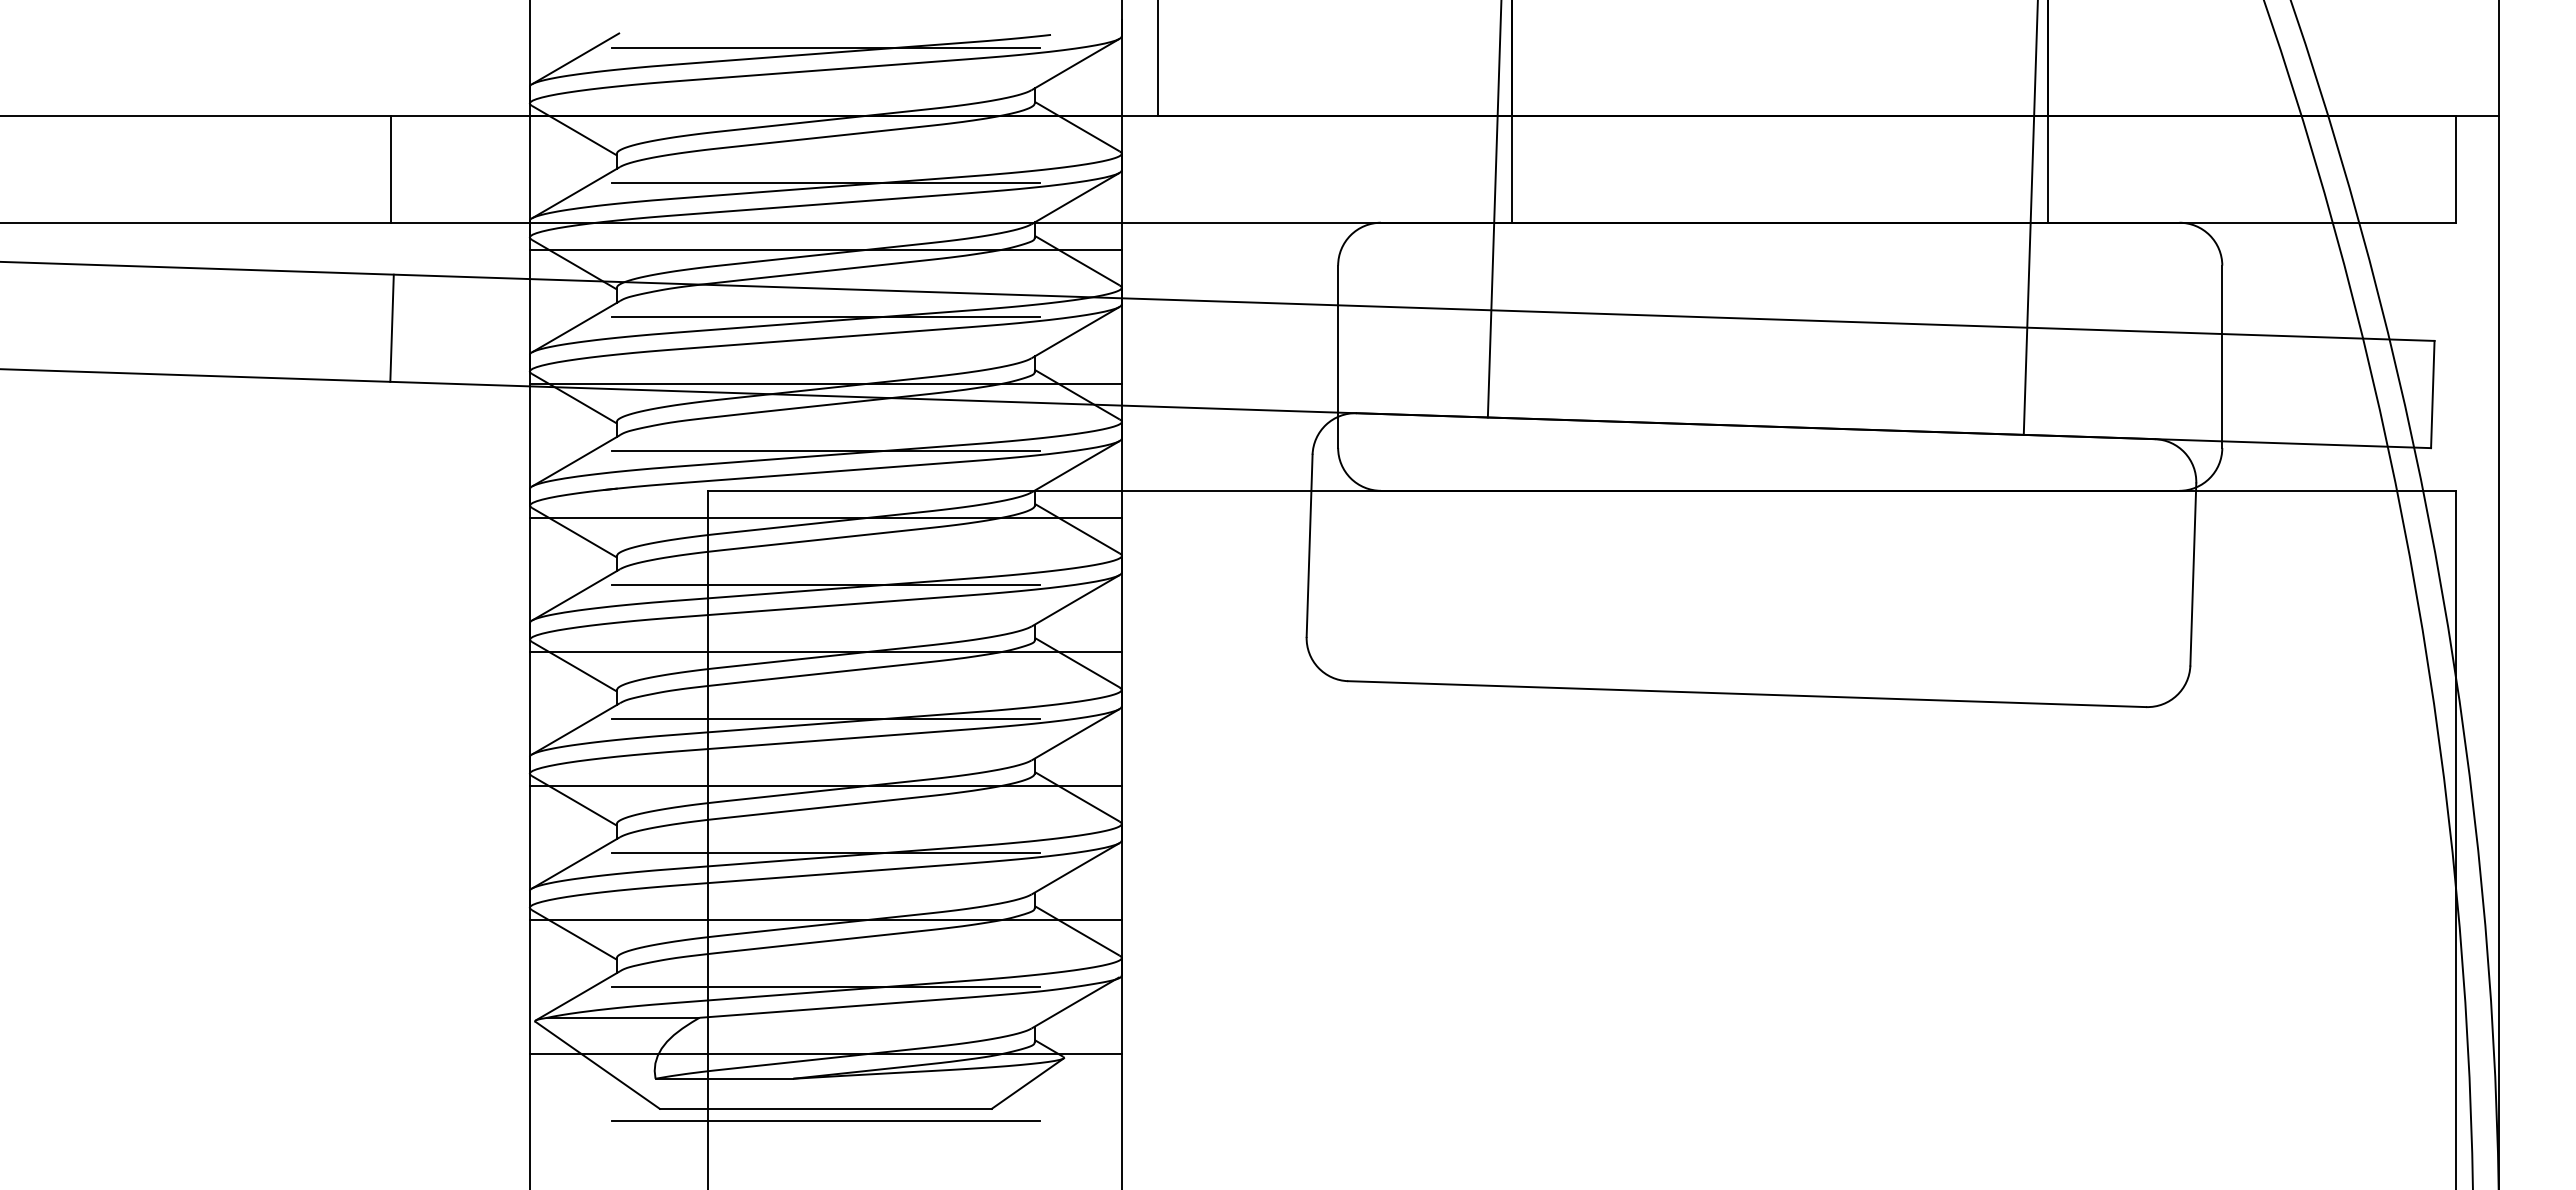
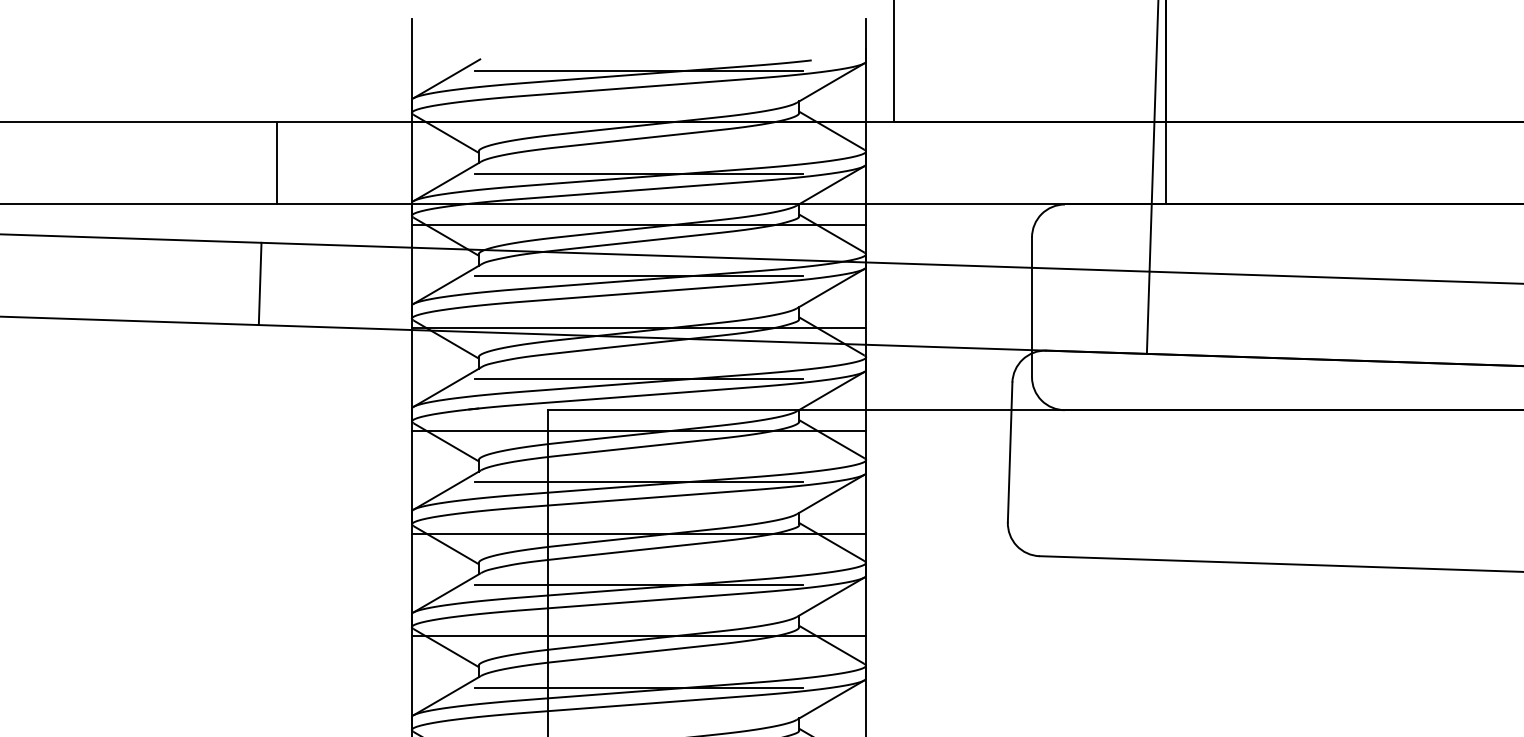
line: (390, 168) -> (276, 162), moved
line: (391, 327) -> (259, 283), moved

